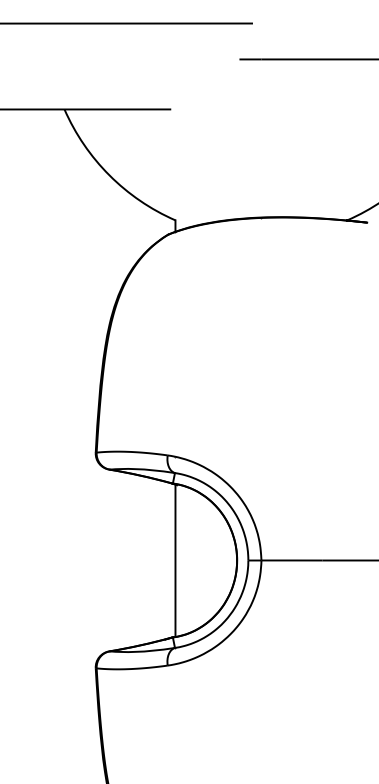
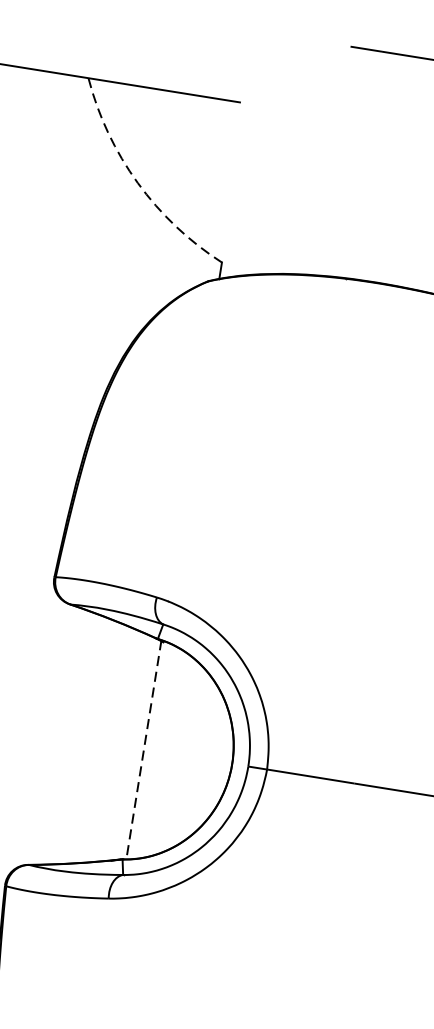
arc: (109, 175) -> (137, 183), solid -> dashed
line: (175, 561) -> (143, 751), solid -> dashed

